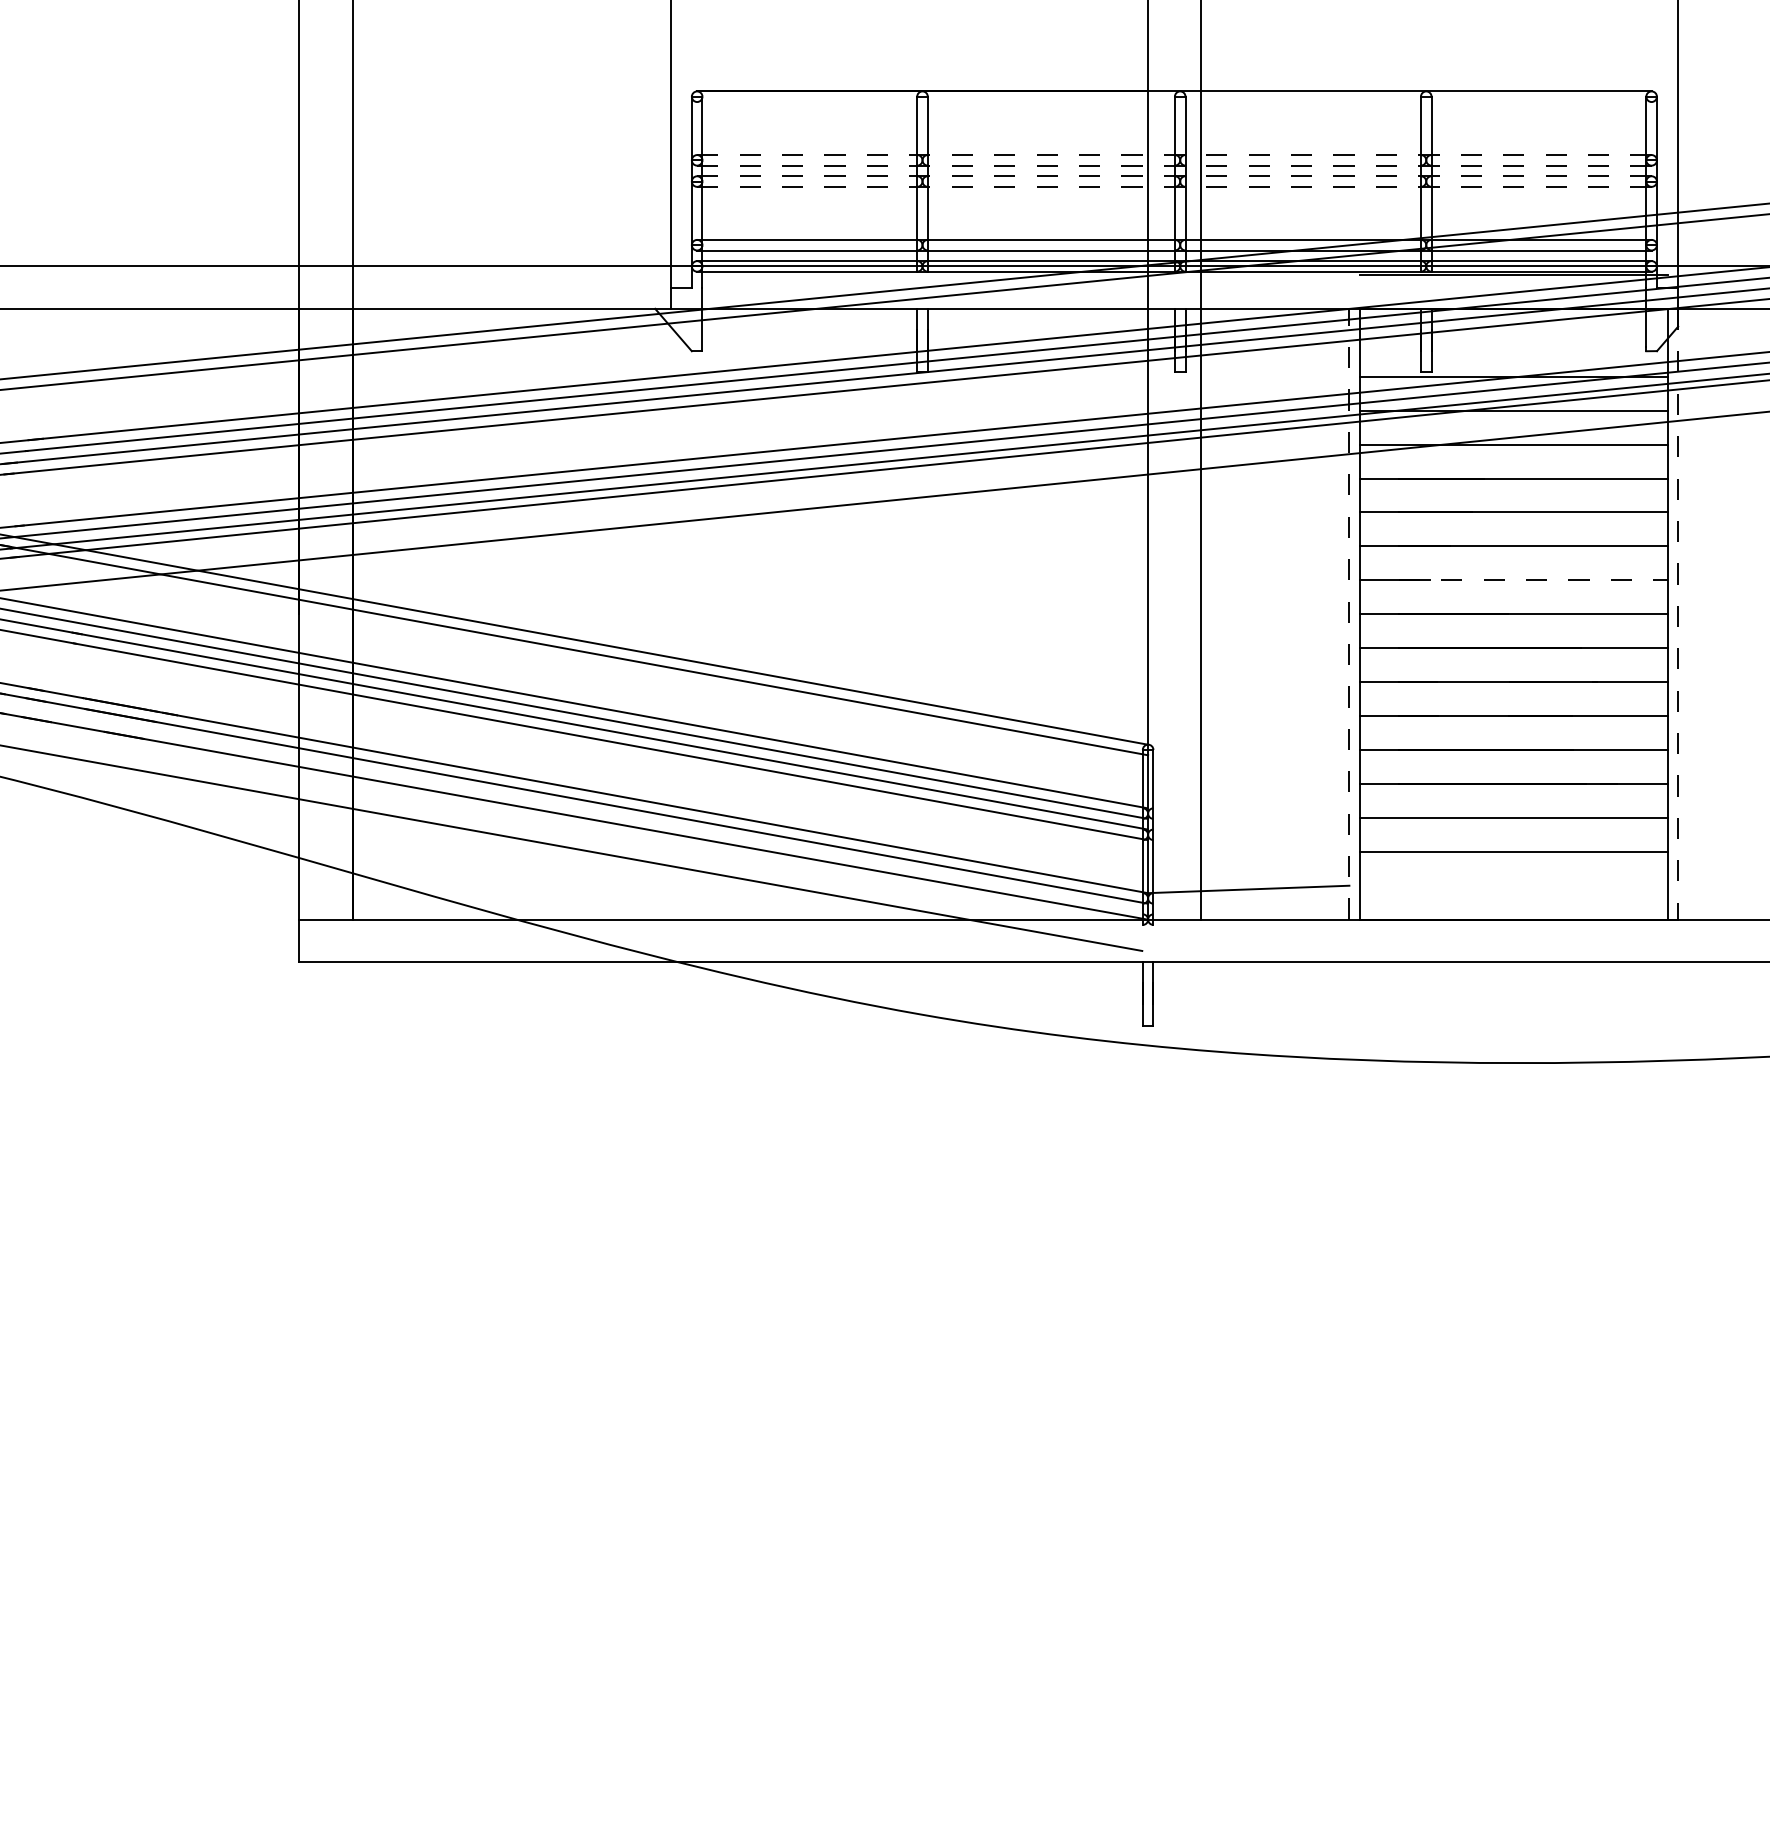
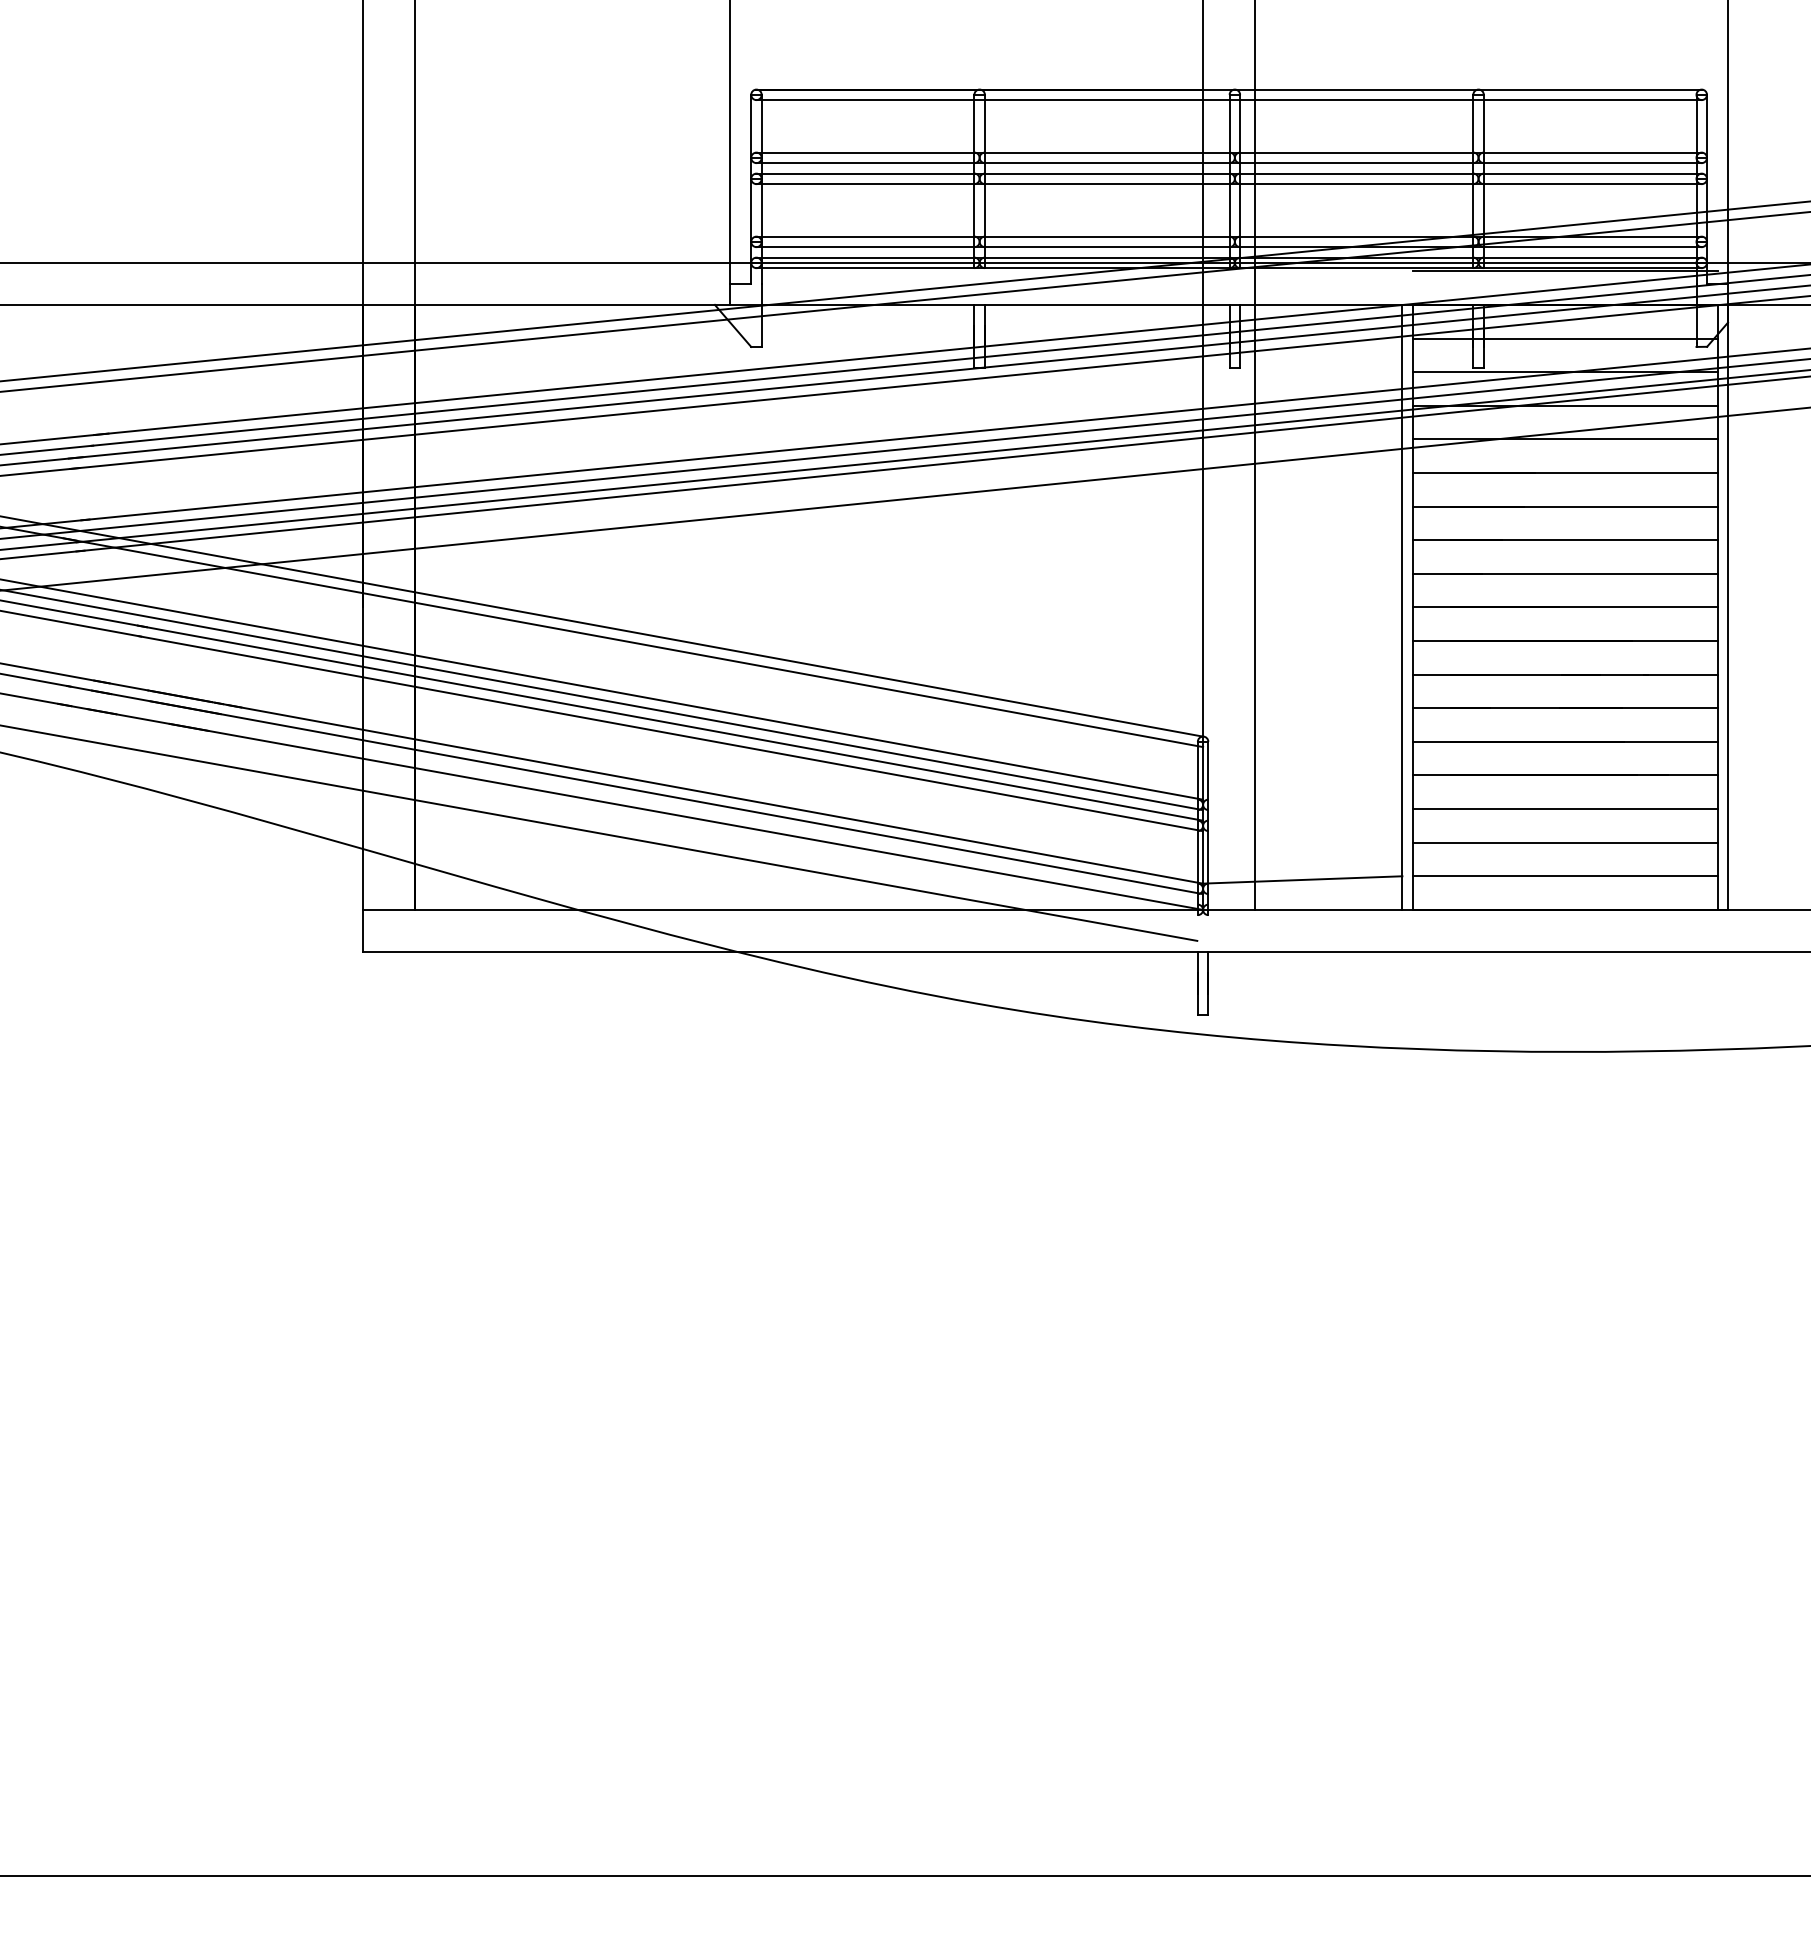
line: (1173, 102) -> (1228, 100), added
line: (1174, 154) -> (1229, 152), dashed -> solid
line: (1174, 166) -> (1229, 163), dashed -> solid
line: (1174, 176) -> (1229, 173), dashed -> solid
line: (1174, 187) -> (1229, 184), dashed -> solid
line: (1513, 342) -> (1564, 338), added
line: (1533, 580) -> (1584, 573), dashed -> solid
line: (1349, 613) -> (1402, 606), dashed -> solid
line: (1678, 614) -> (1728, 607), dashed -> solid
line: (1513, 885) -> (1564, 876), added

